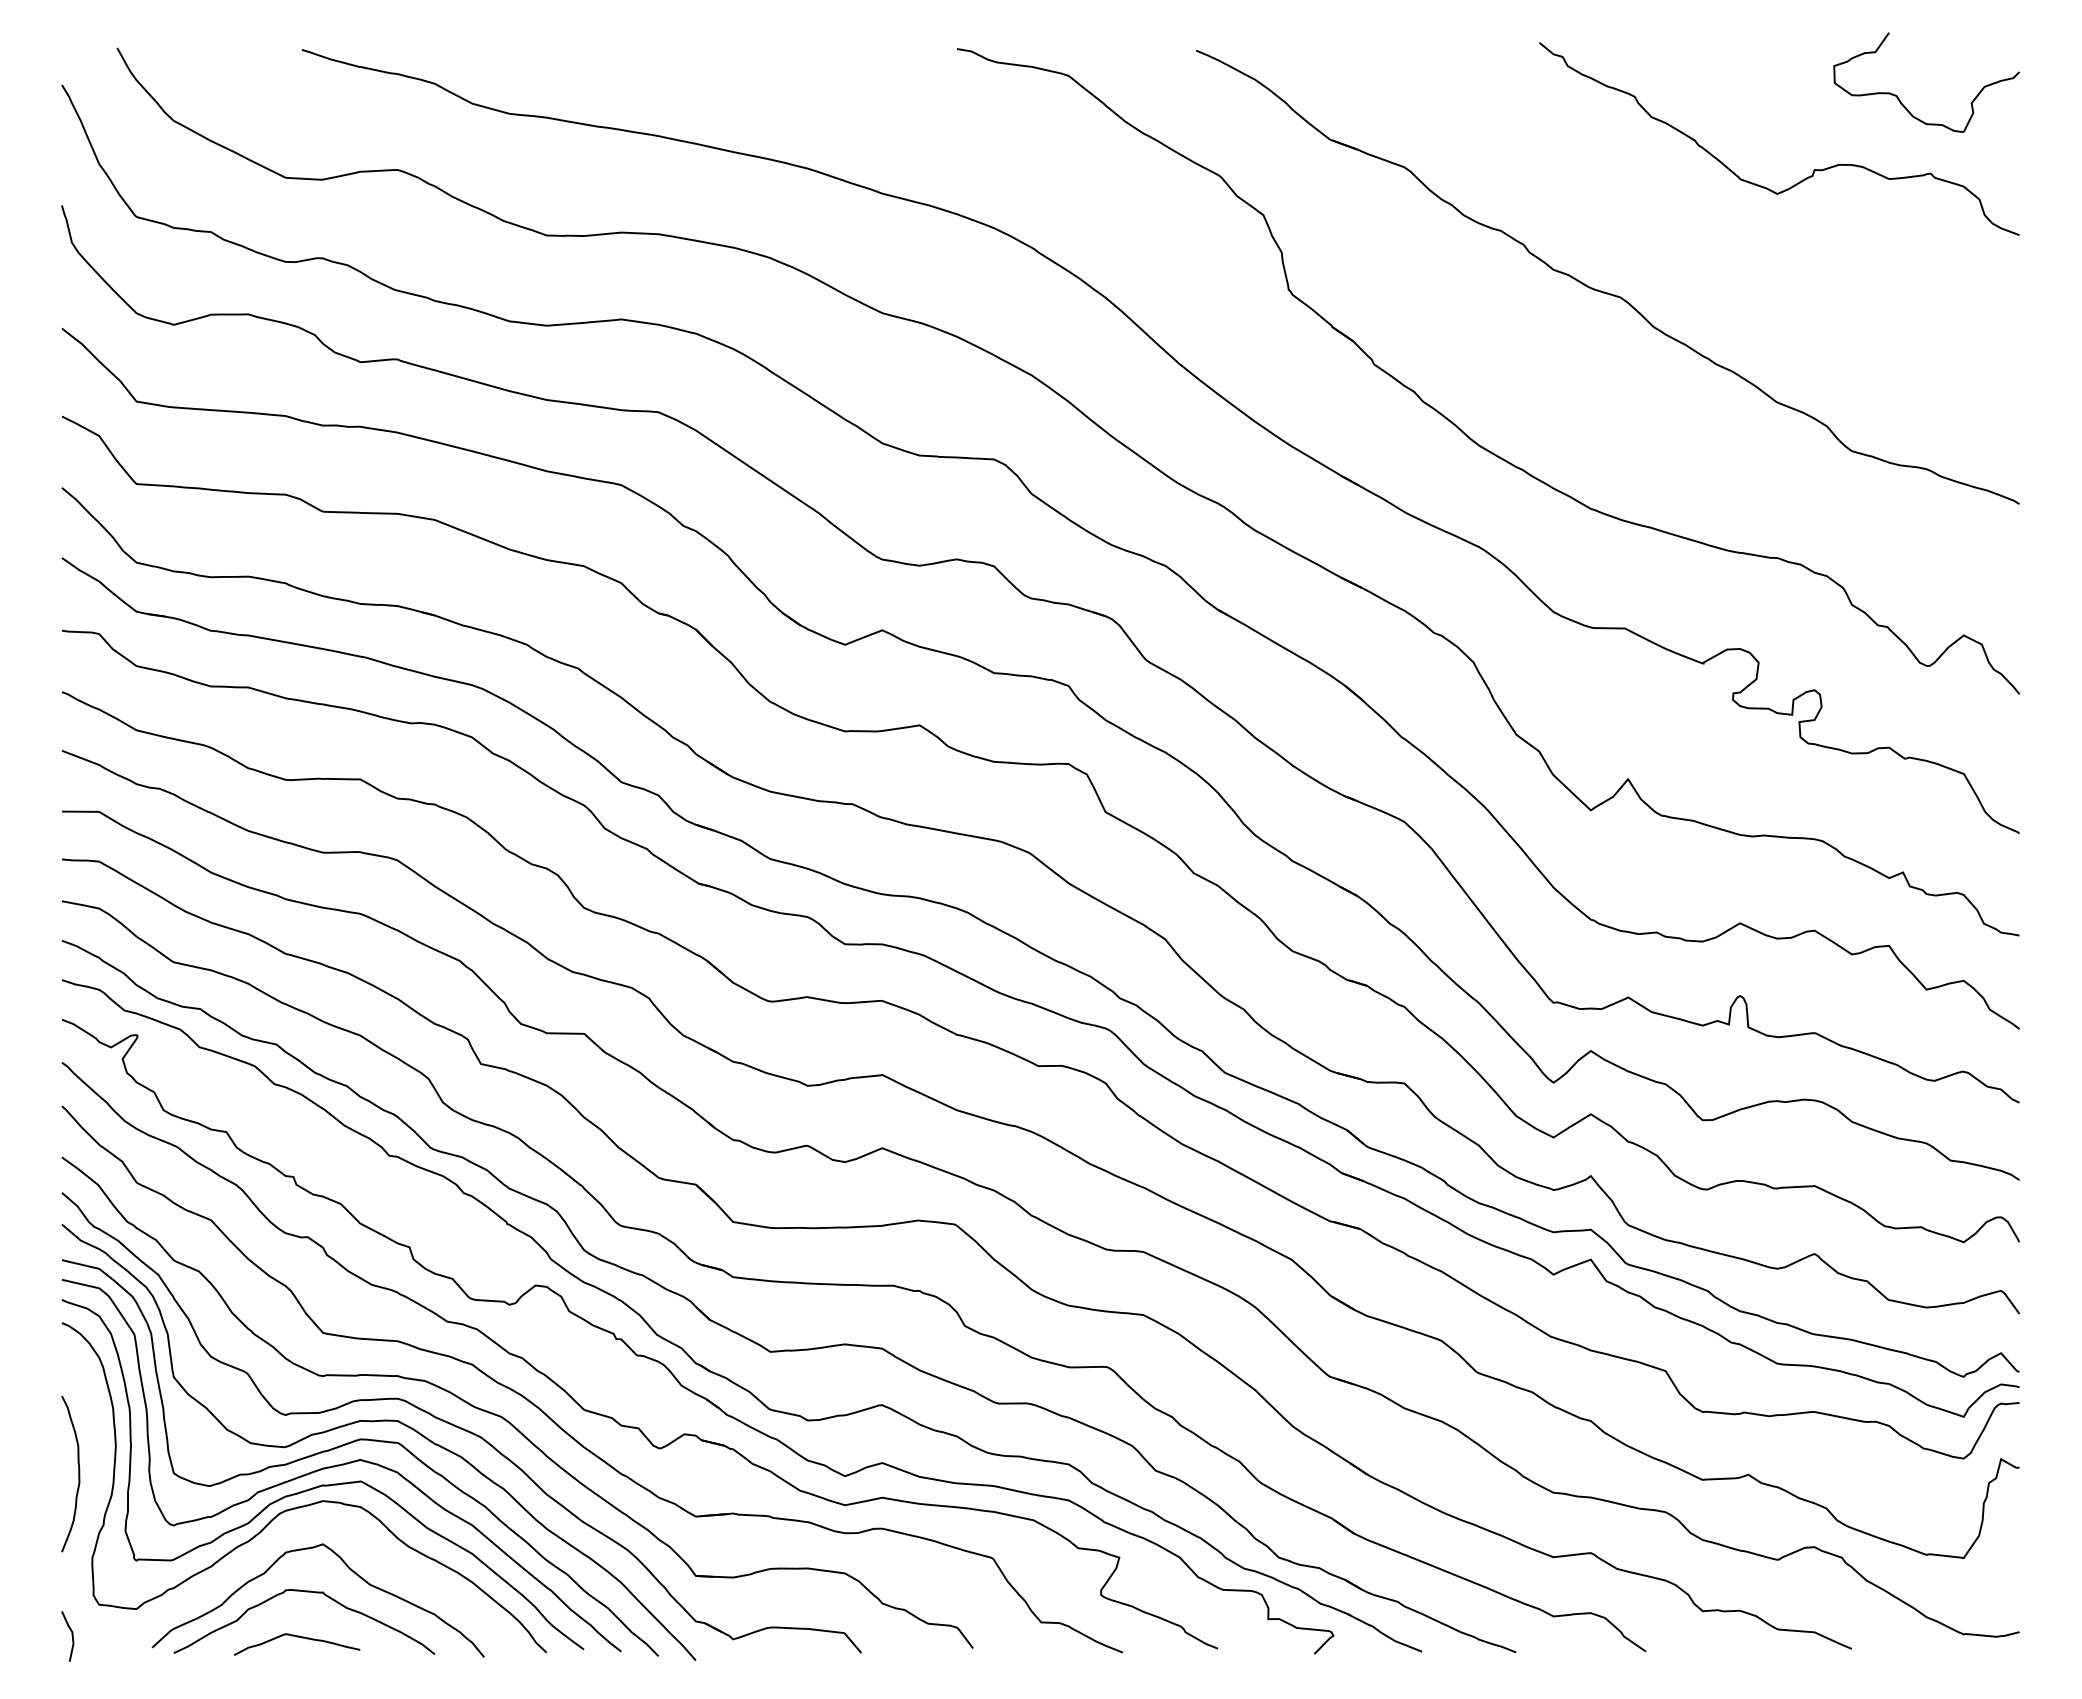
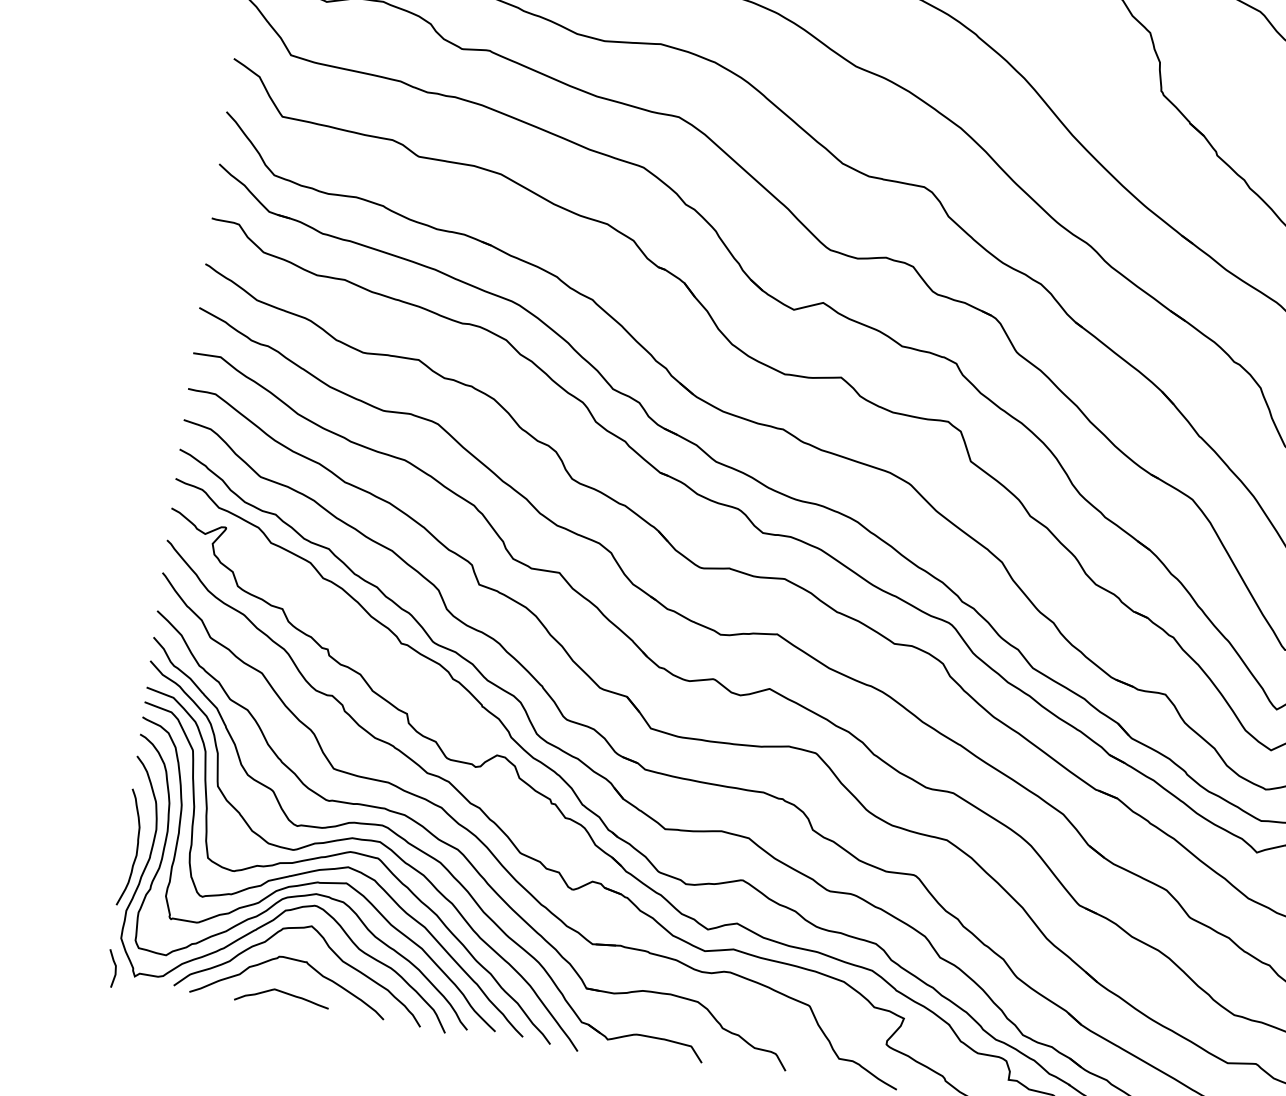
curve: (296, 1523) -> (294, 908), added

